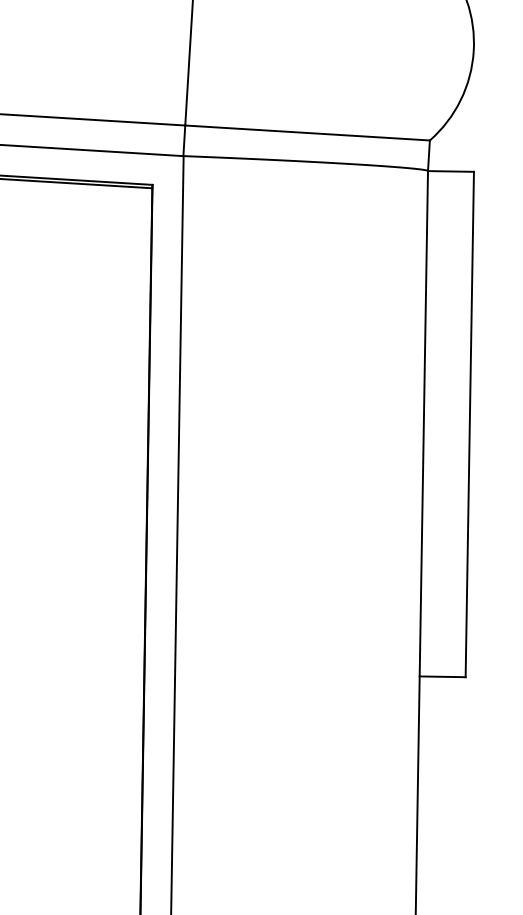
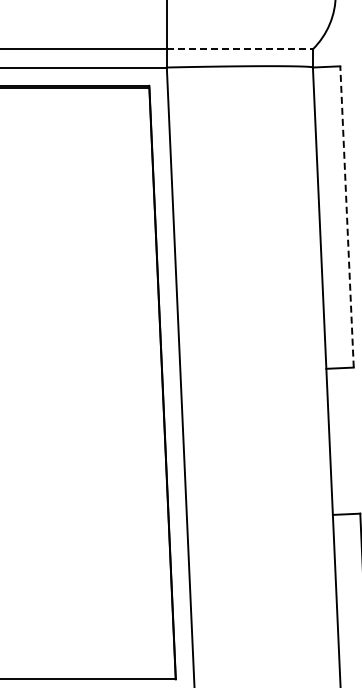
line: (308, 133) -> (240, 49), solid -> dashed
line: (470, 423) -> (347, 216), solid -> dashed

